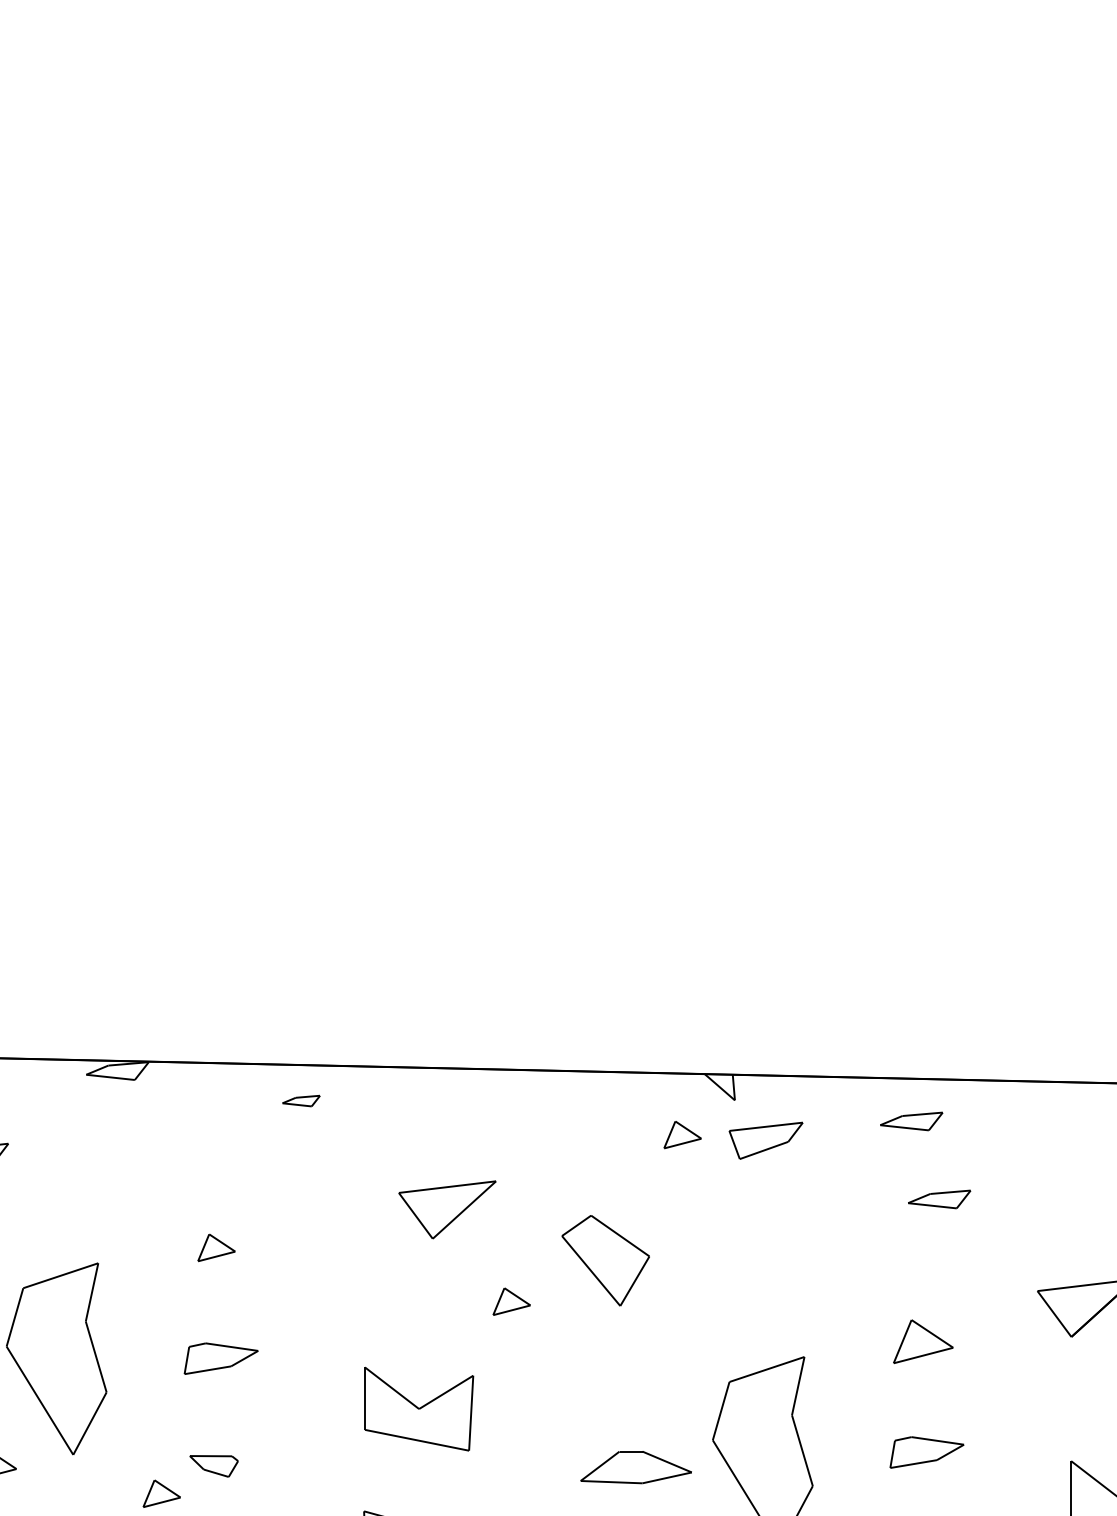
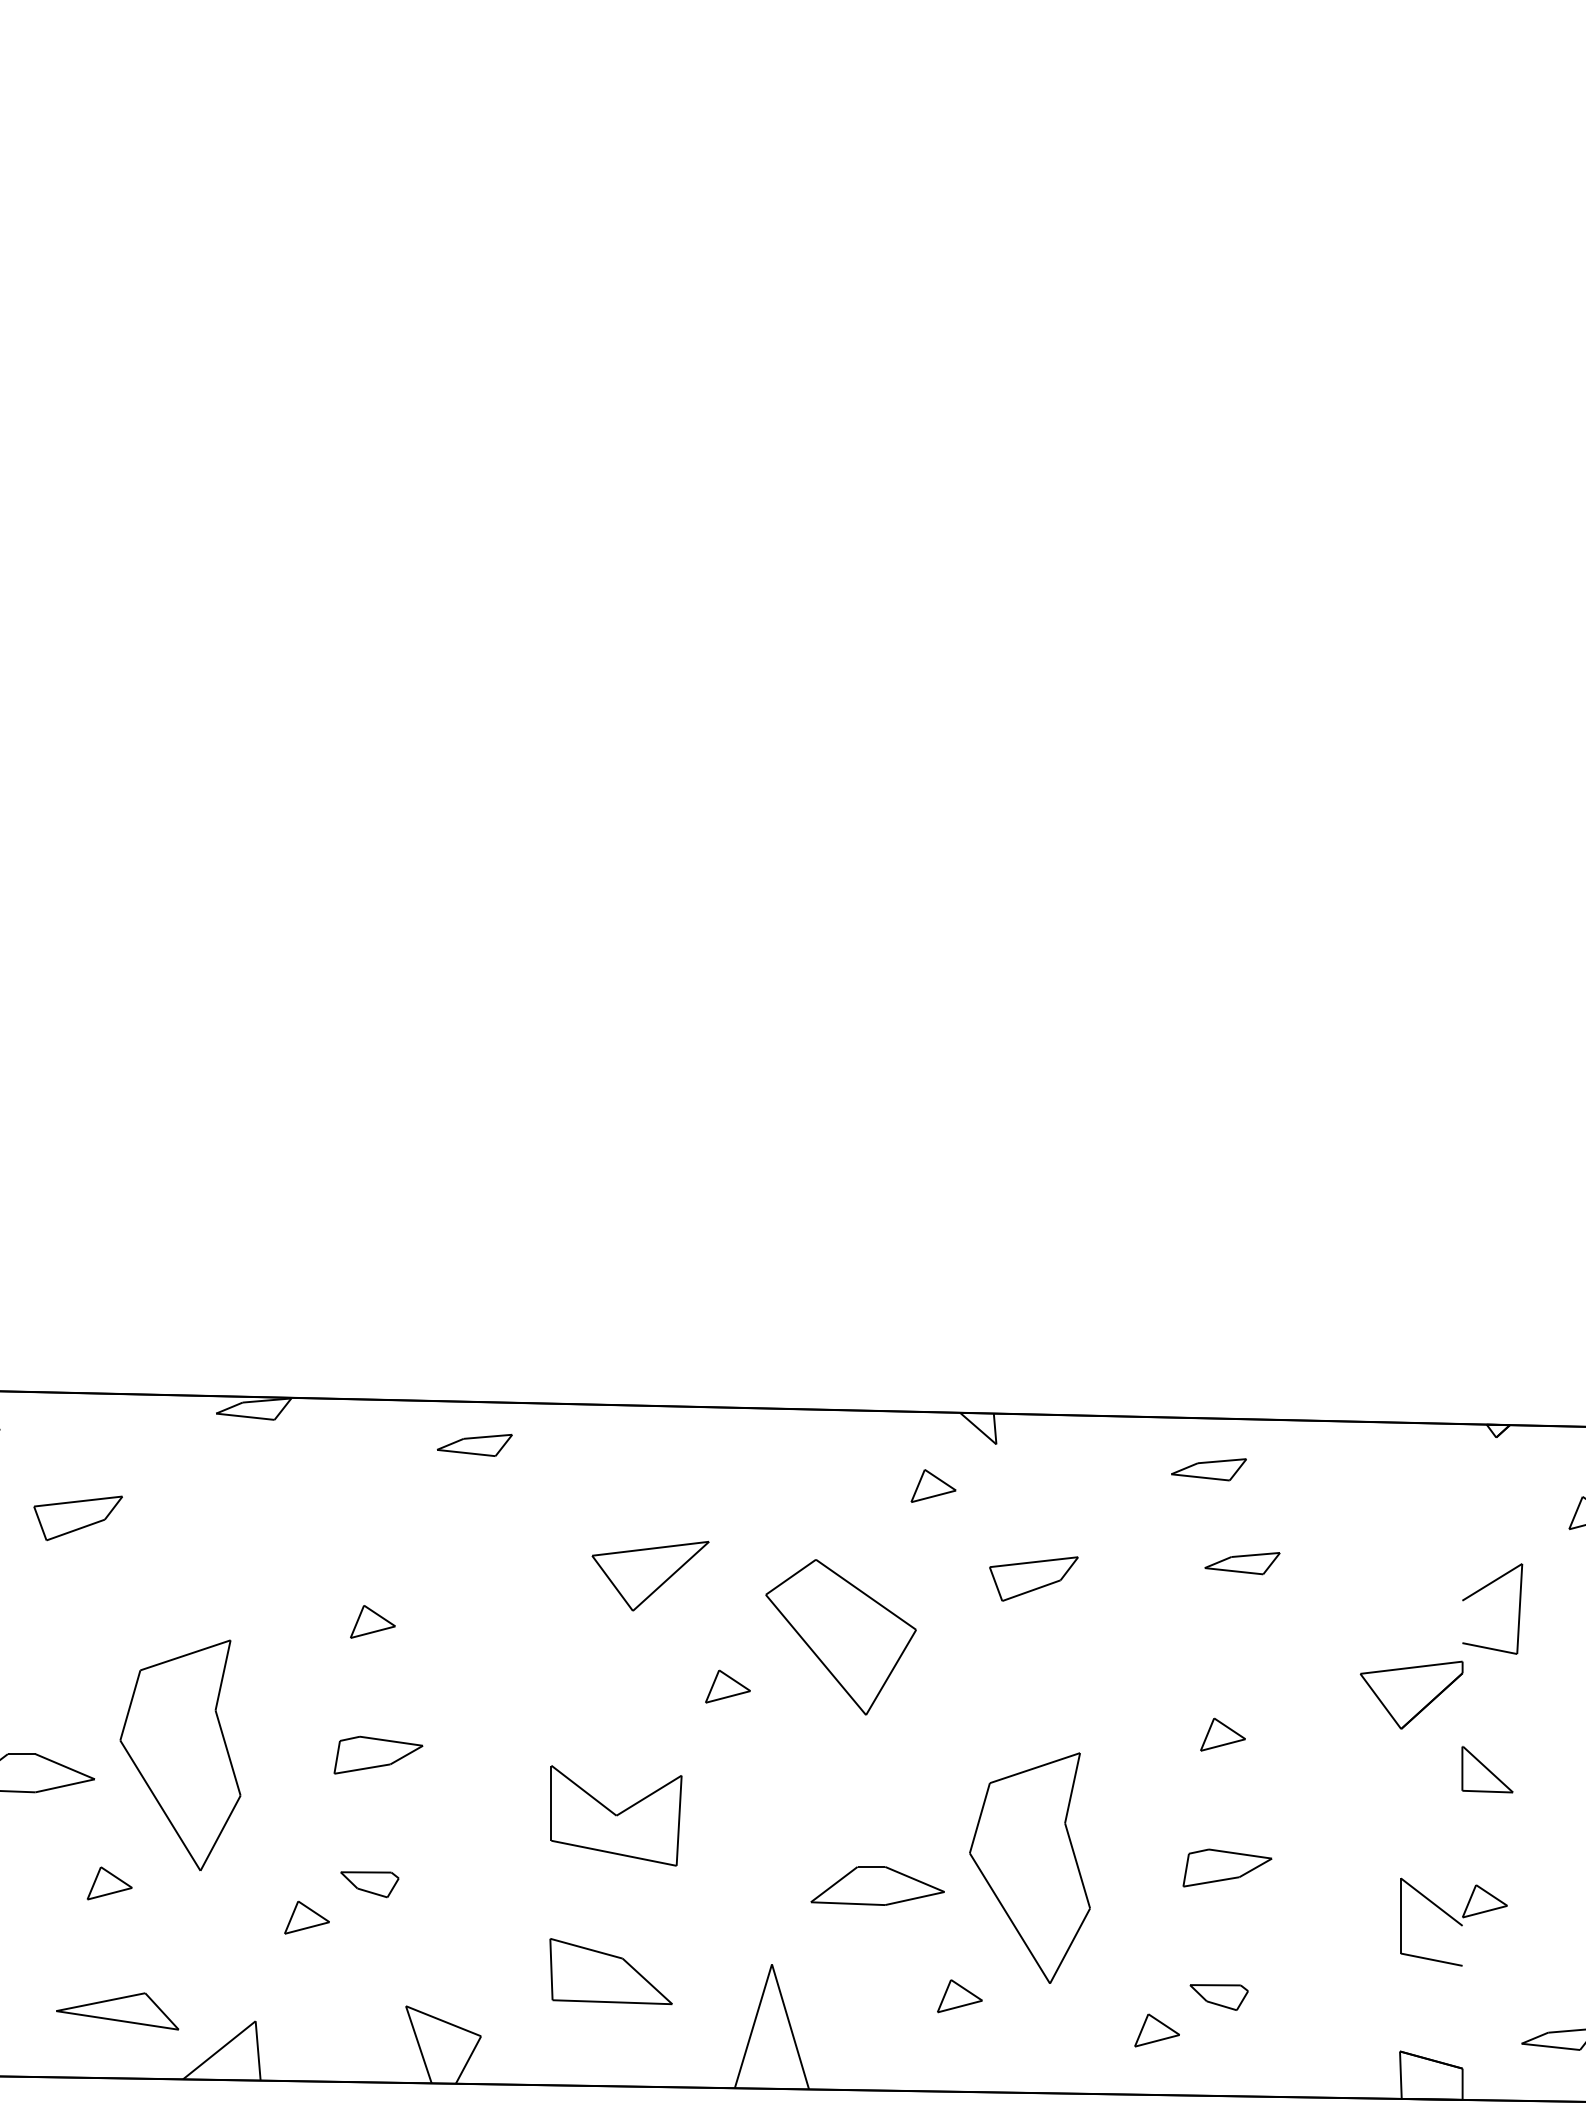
part: (301, 1100) -> (474, 1444), size x1.67
part: (765, 1140) -> (1033, 1578), moved
part: (605, 1260) -> (840, 1637), size x1.43
part: (922, 1341) -> (1222, 1734), size x0.62

